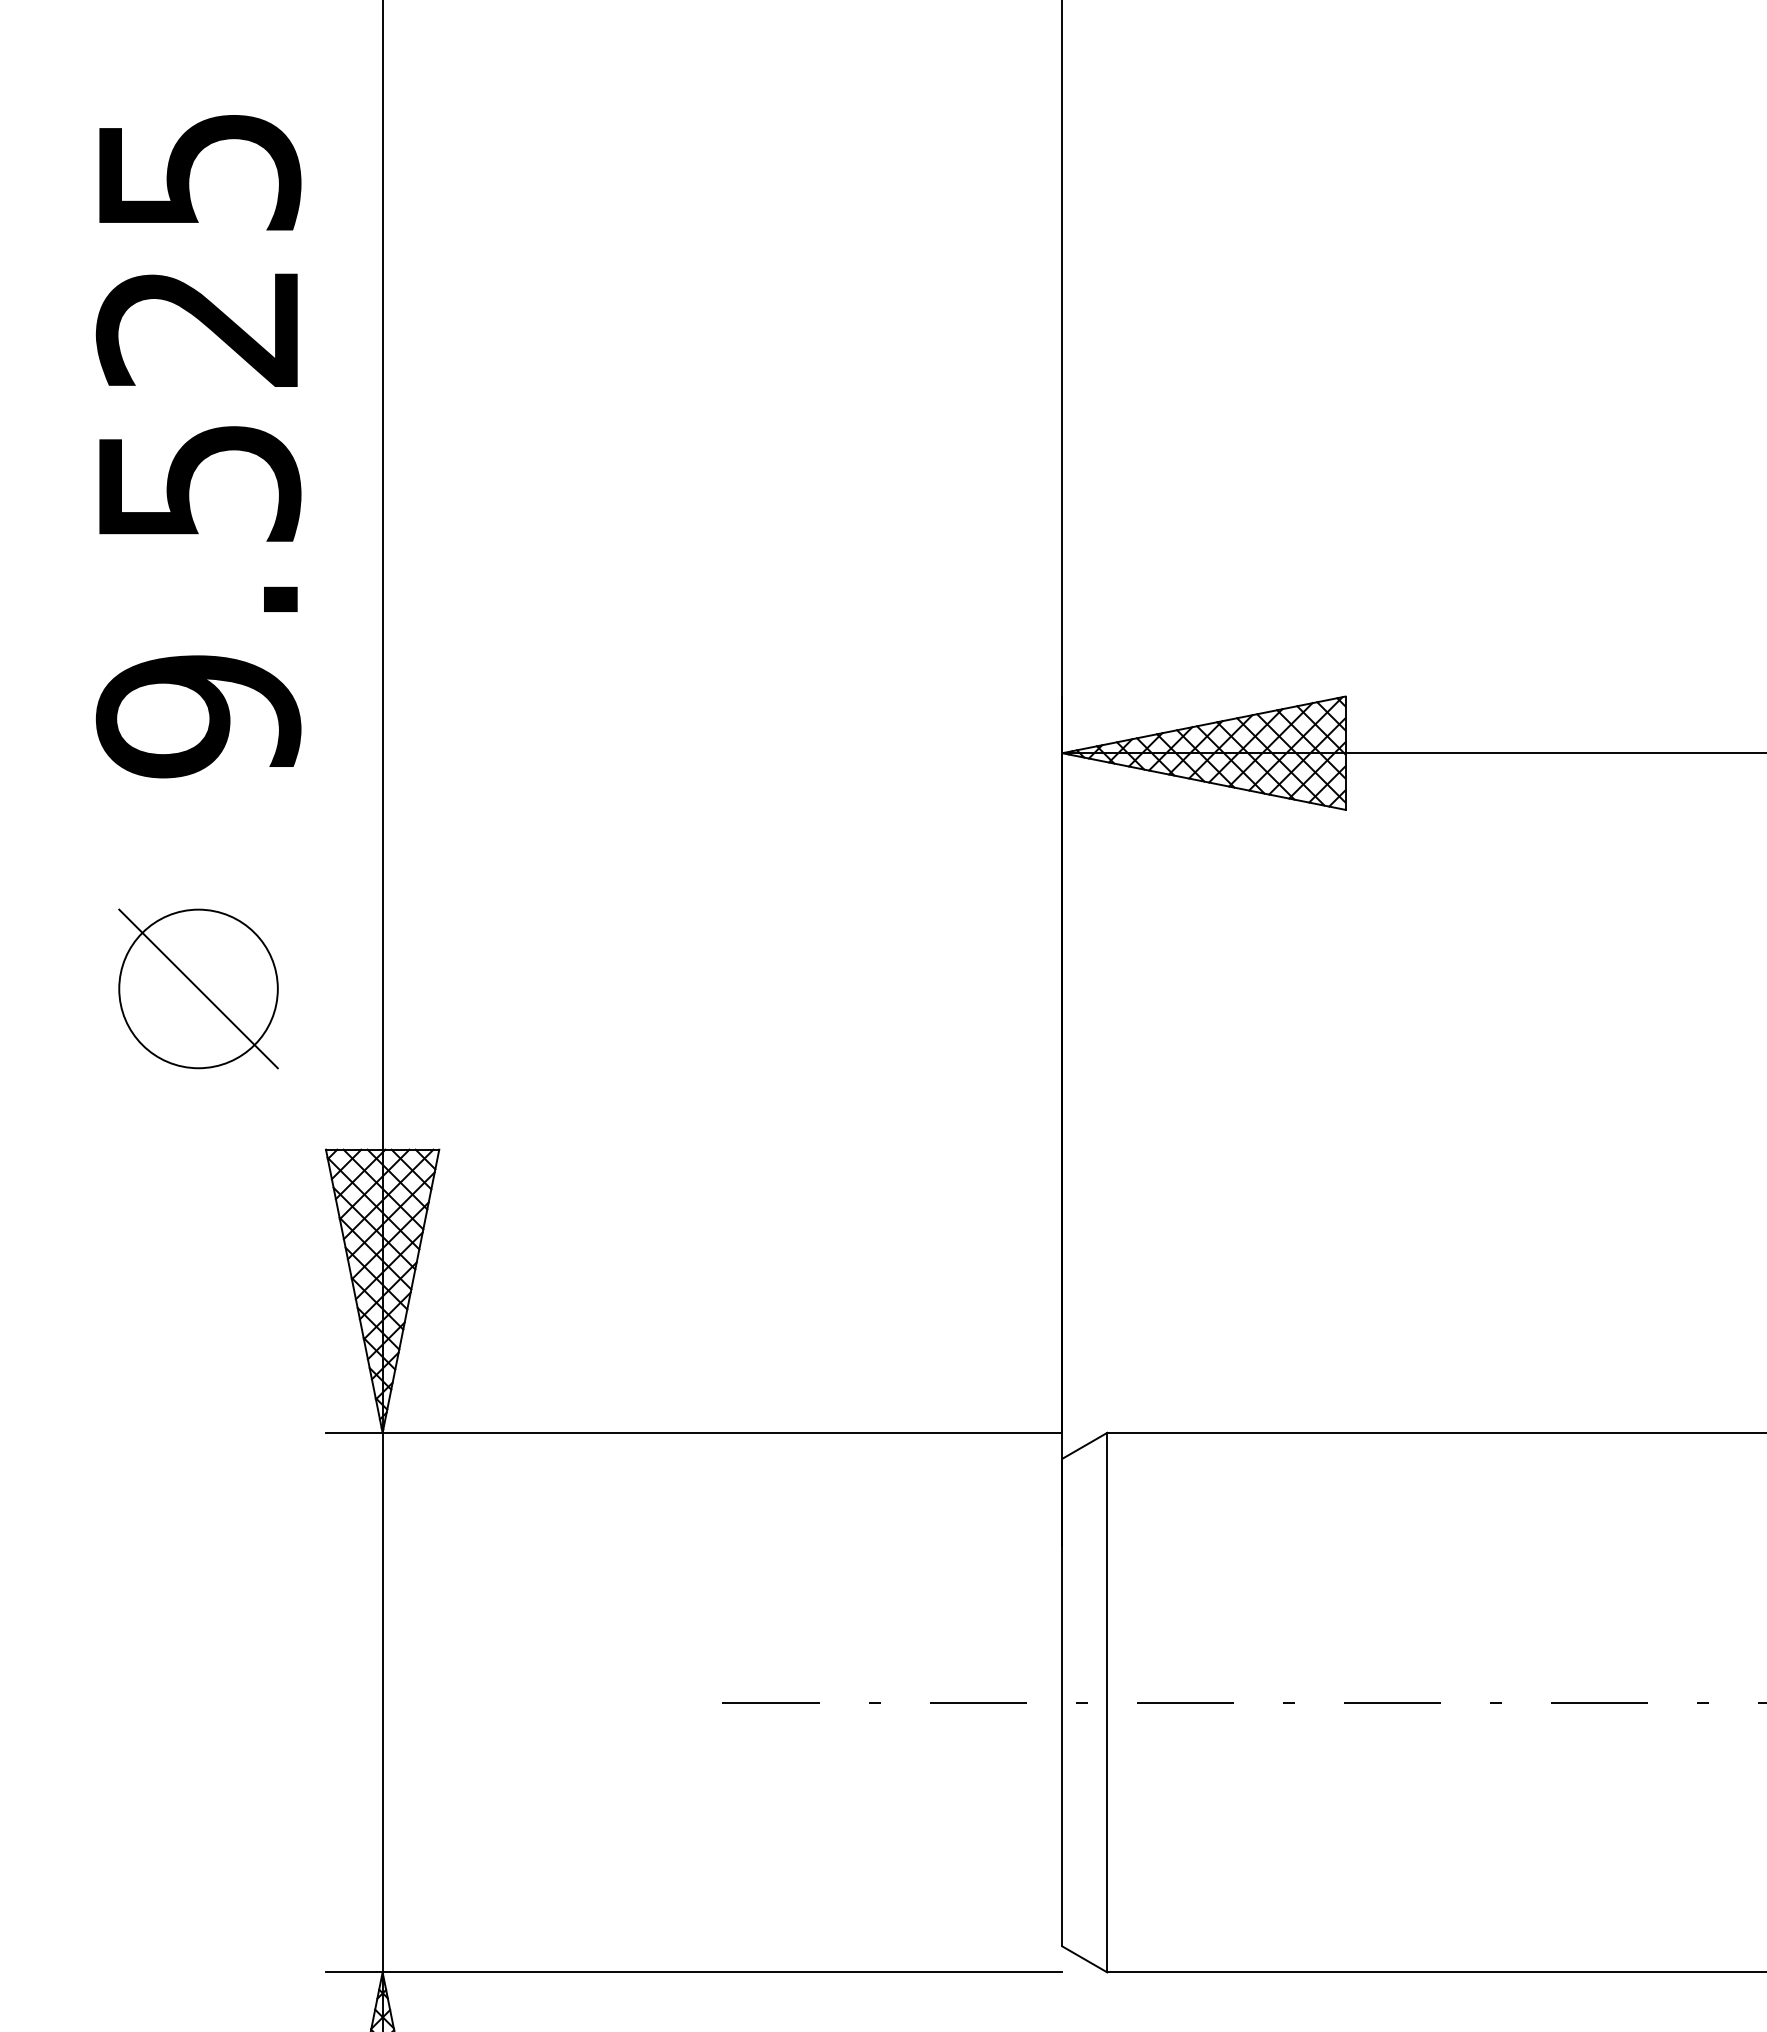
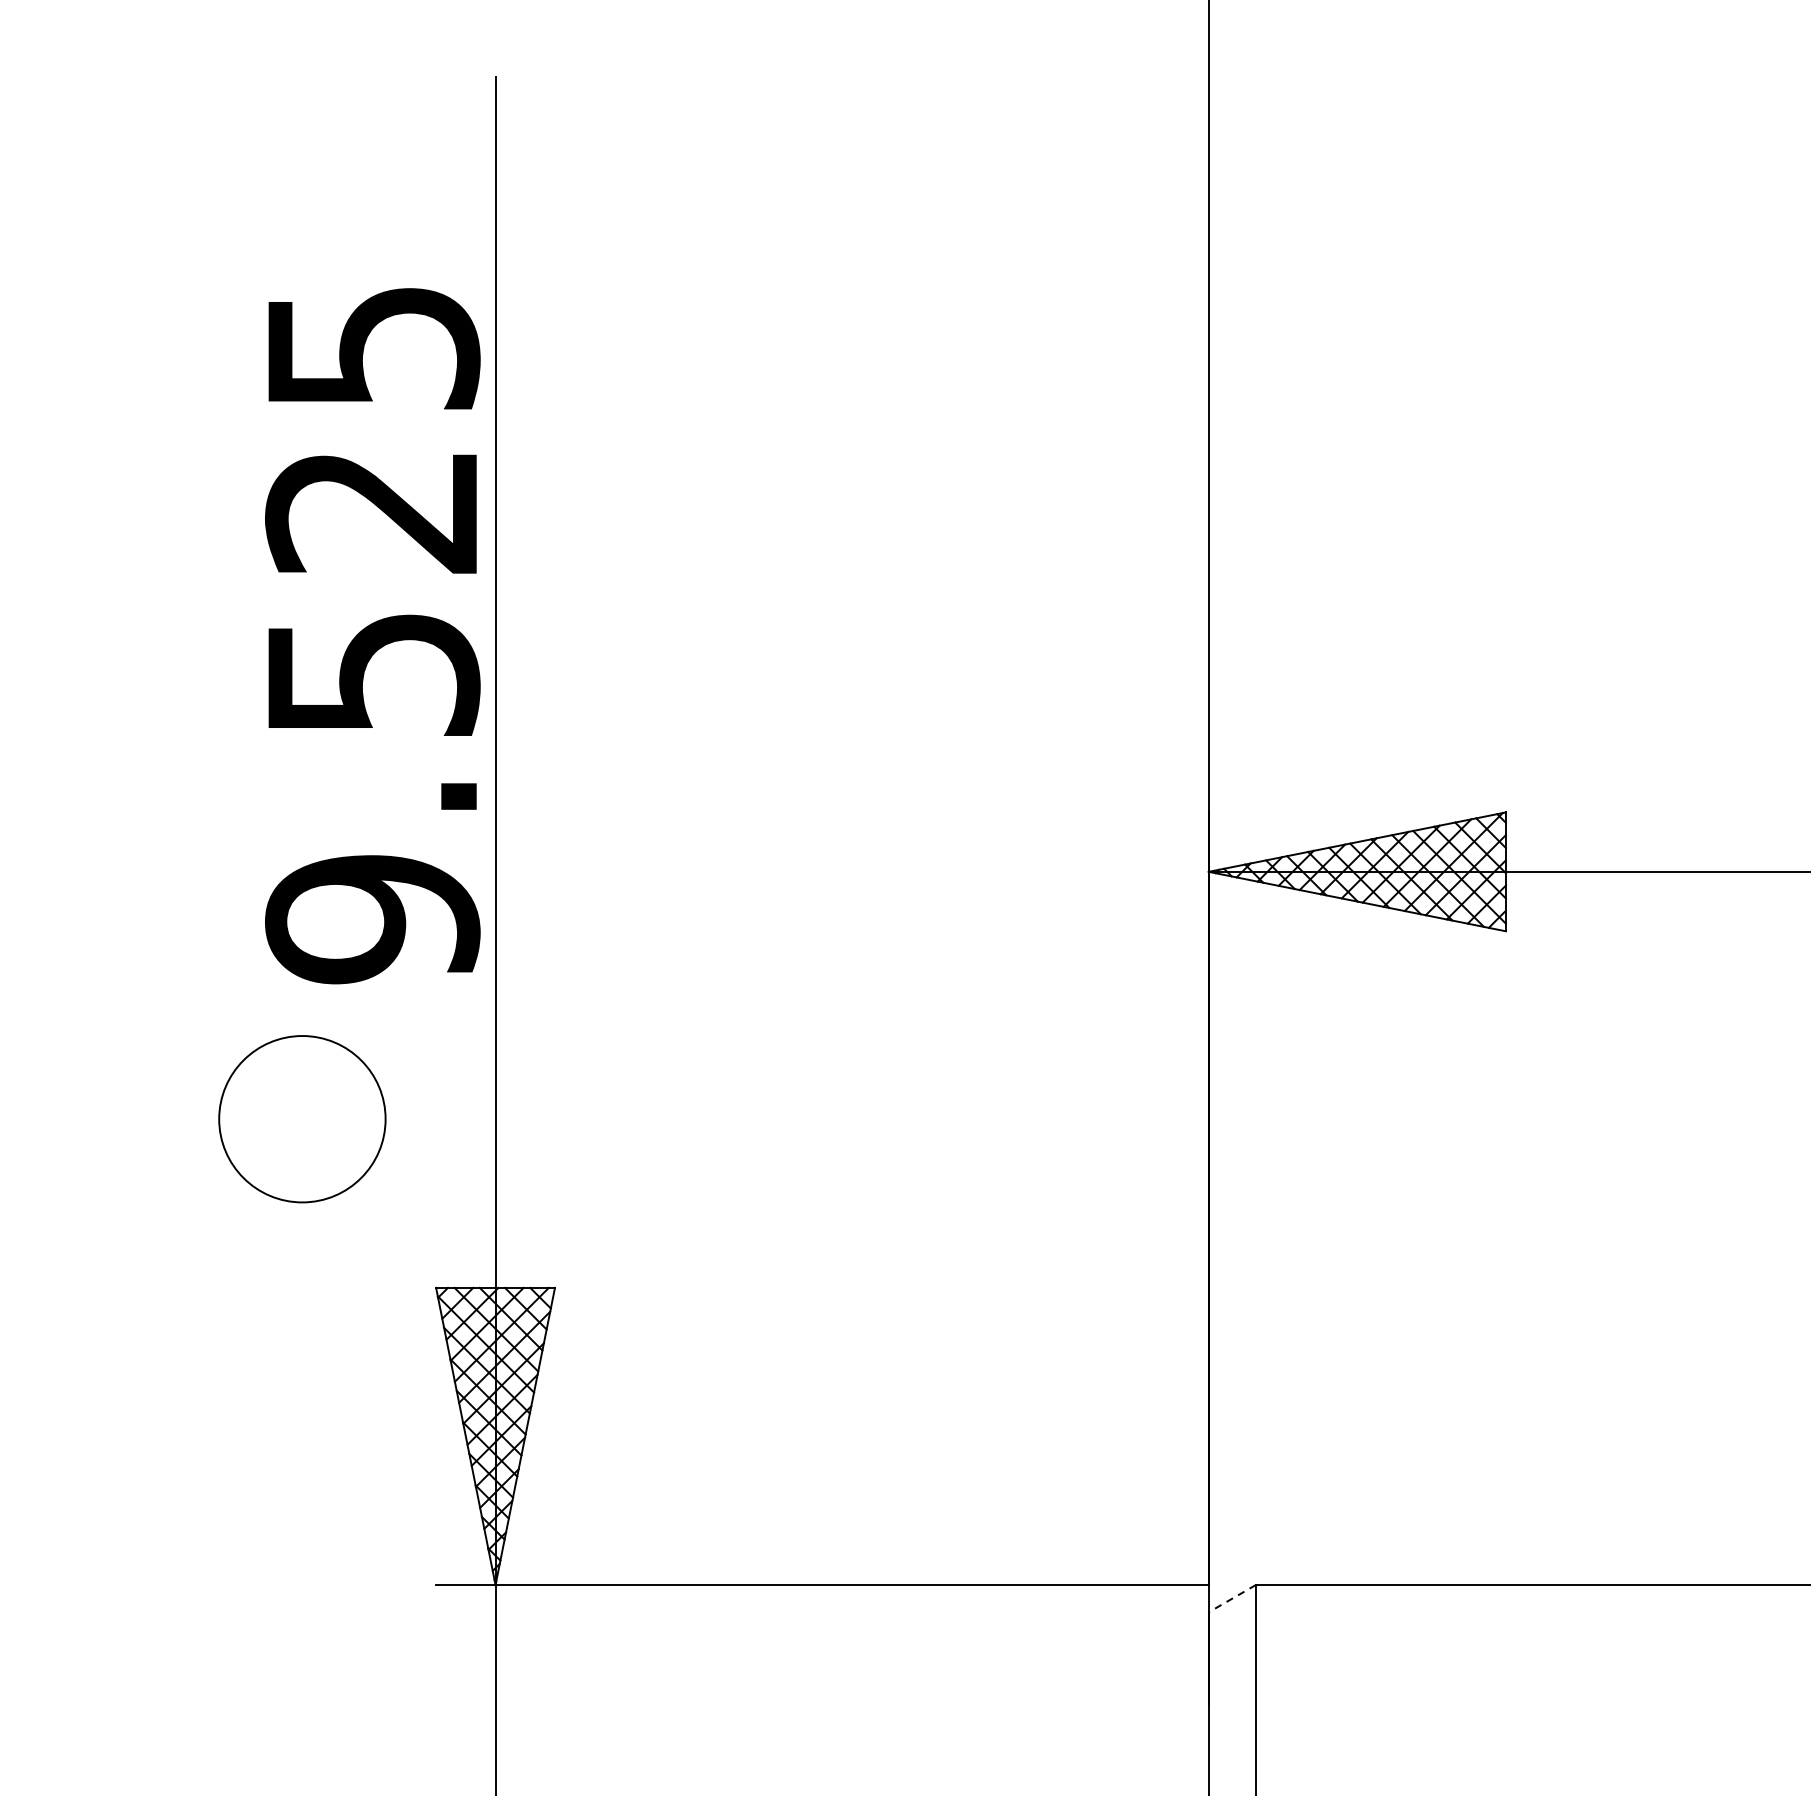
text: (198, 446) -> (372, 636), moved
line: (198, 988) -> (302, 1118), removed
line: (1084, 1445) -> (1232, 1598), solid -> dashed

